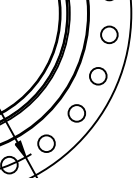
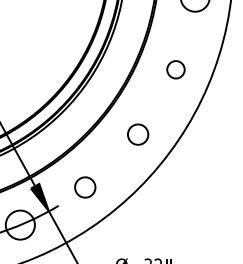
circle: (98, 76) -> (176, 70), size x0.6
circle: (76, 113) -> (137, 134), size x0.7
circle: (46, 143) -> (85, 187), size x0.7

